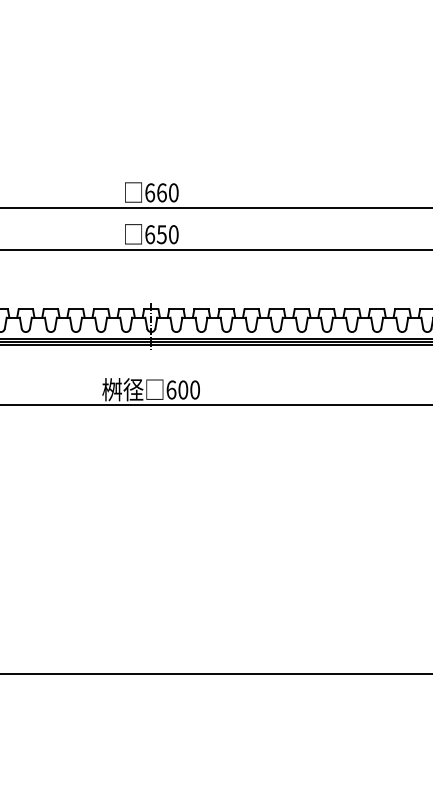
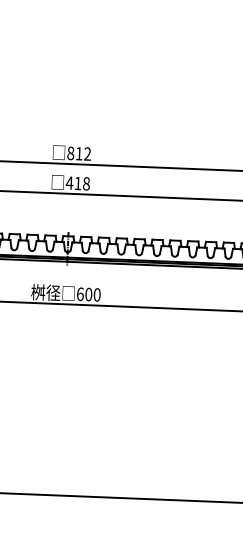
text: (161, 192) -> (78, 153), 660 -> 812
text: (161, 234) -> (77, 183), 650 -> 418

